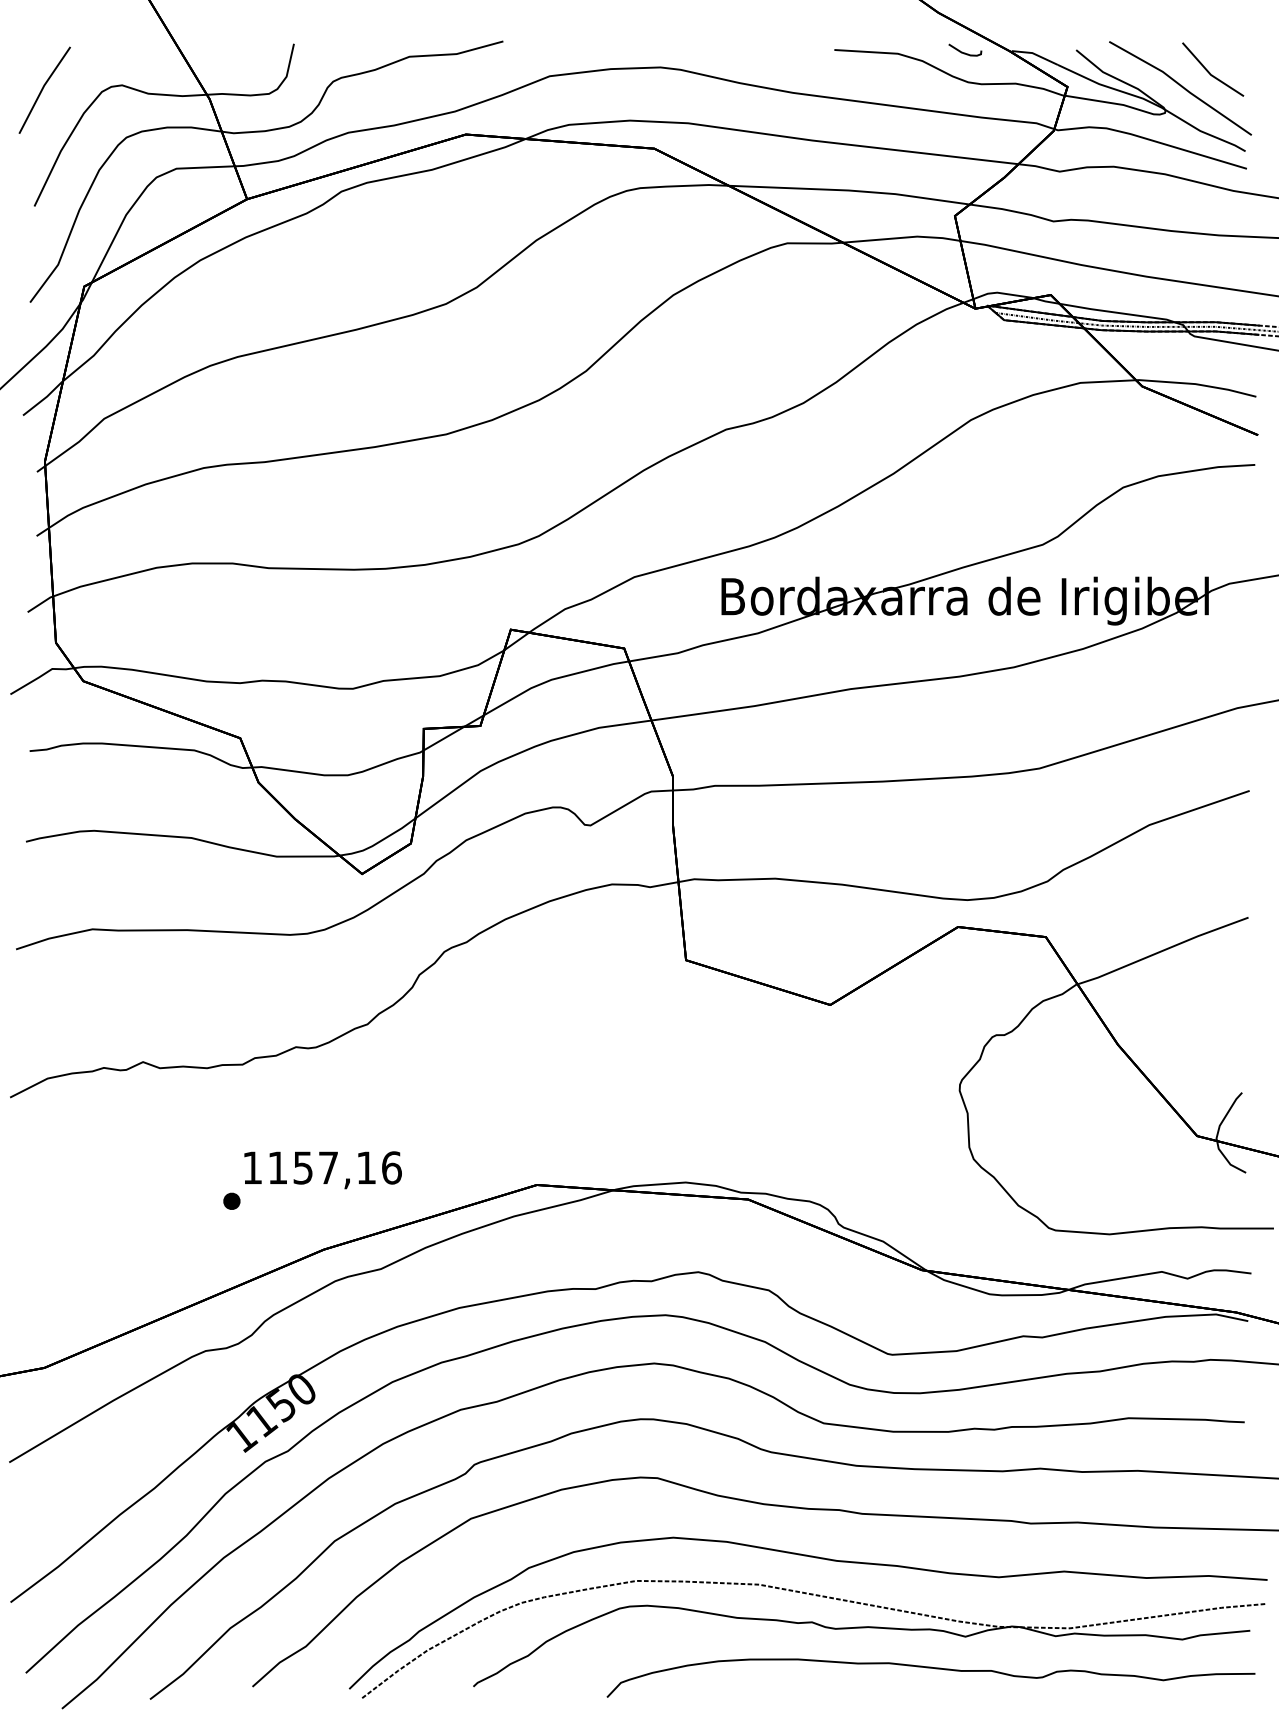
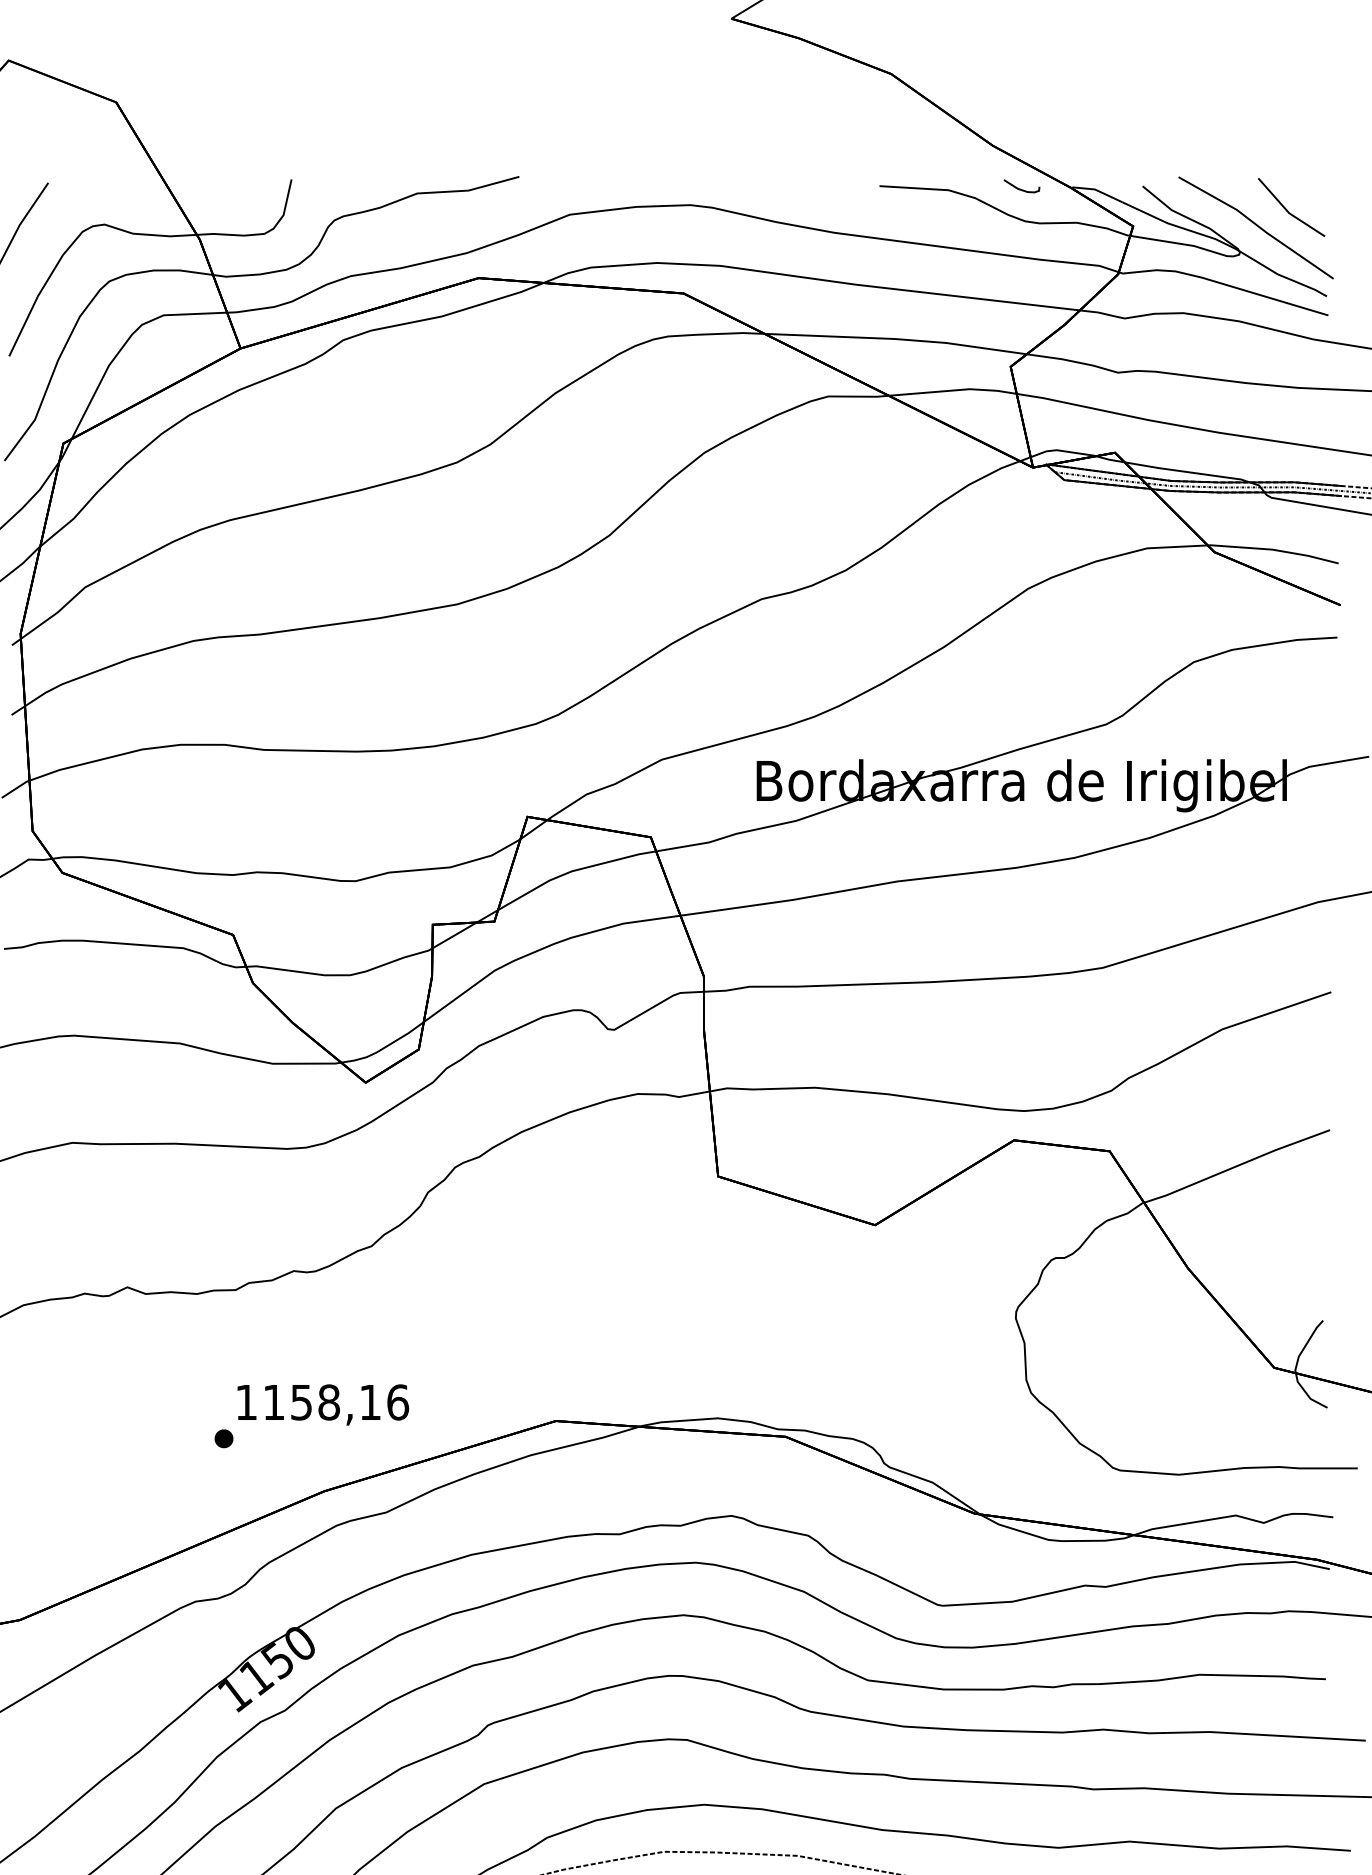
text: (328, 1167) -> (329, 1401), 1157,16 -> 1158,16

